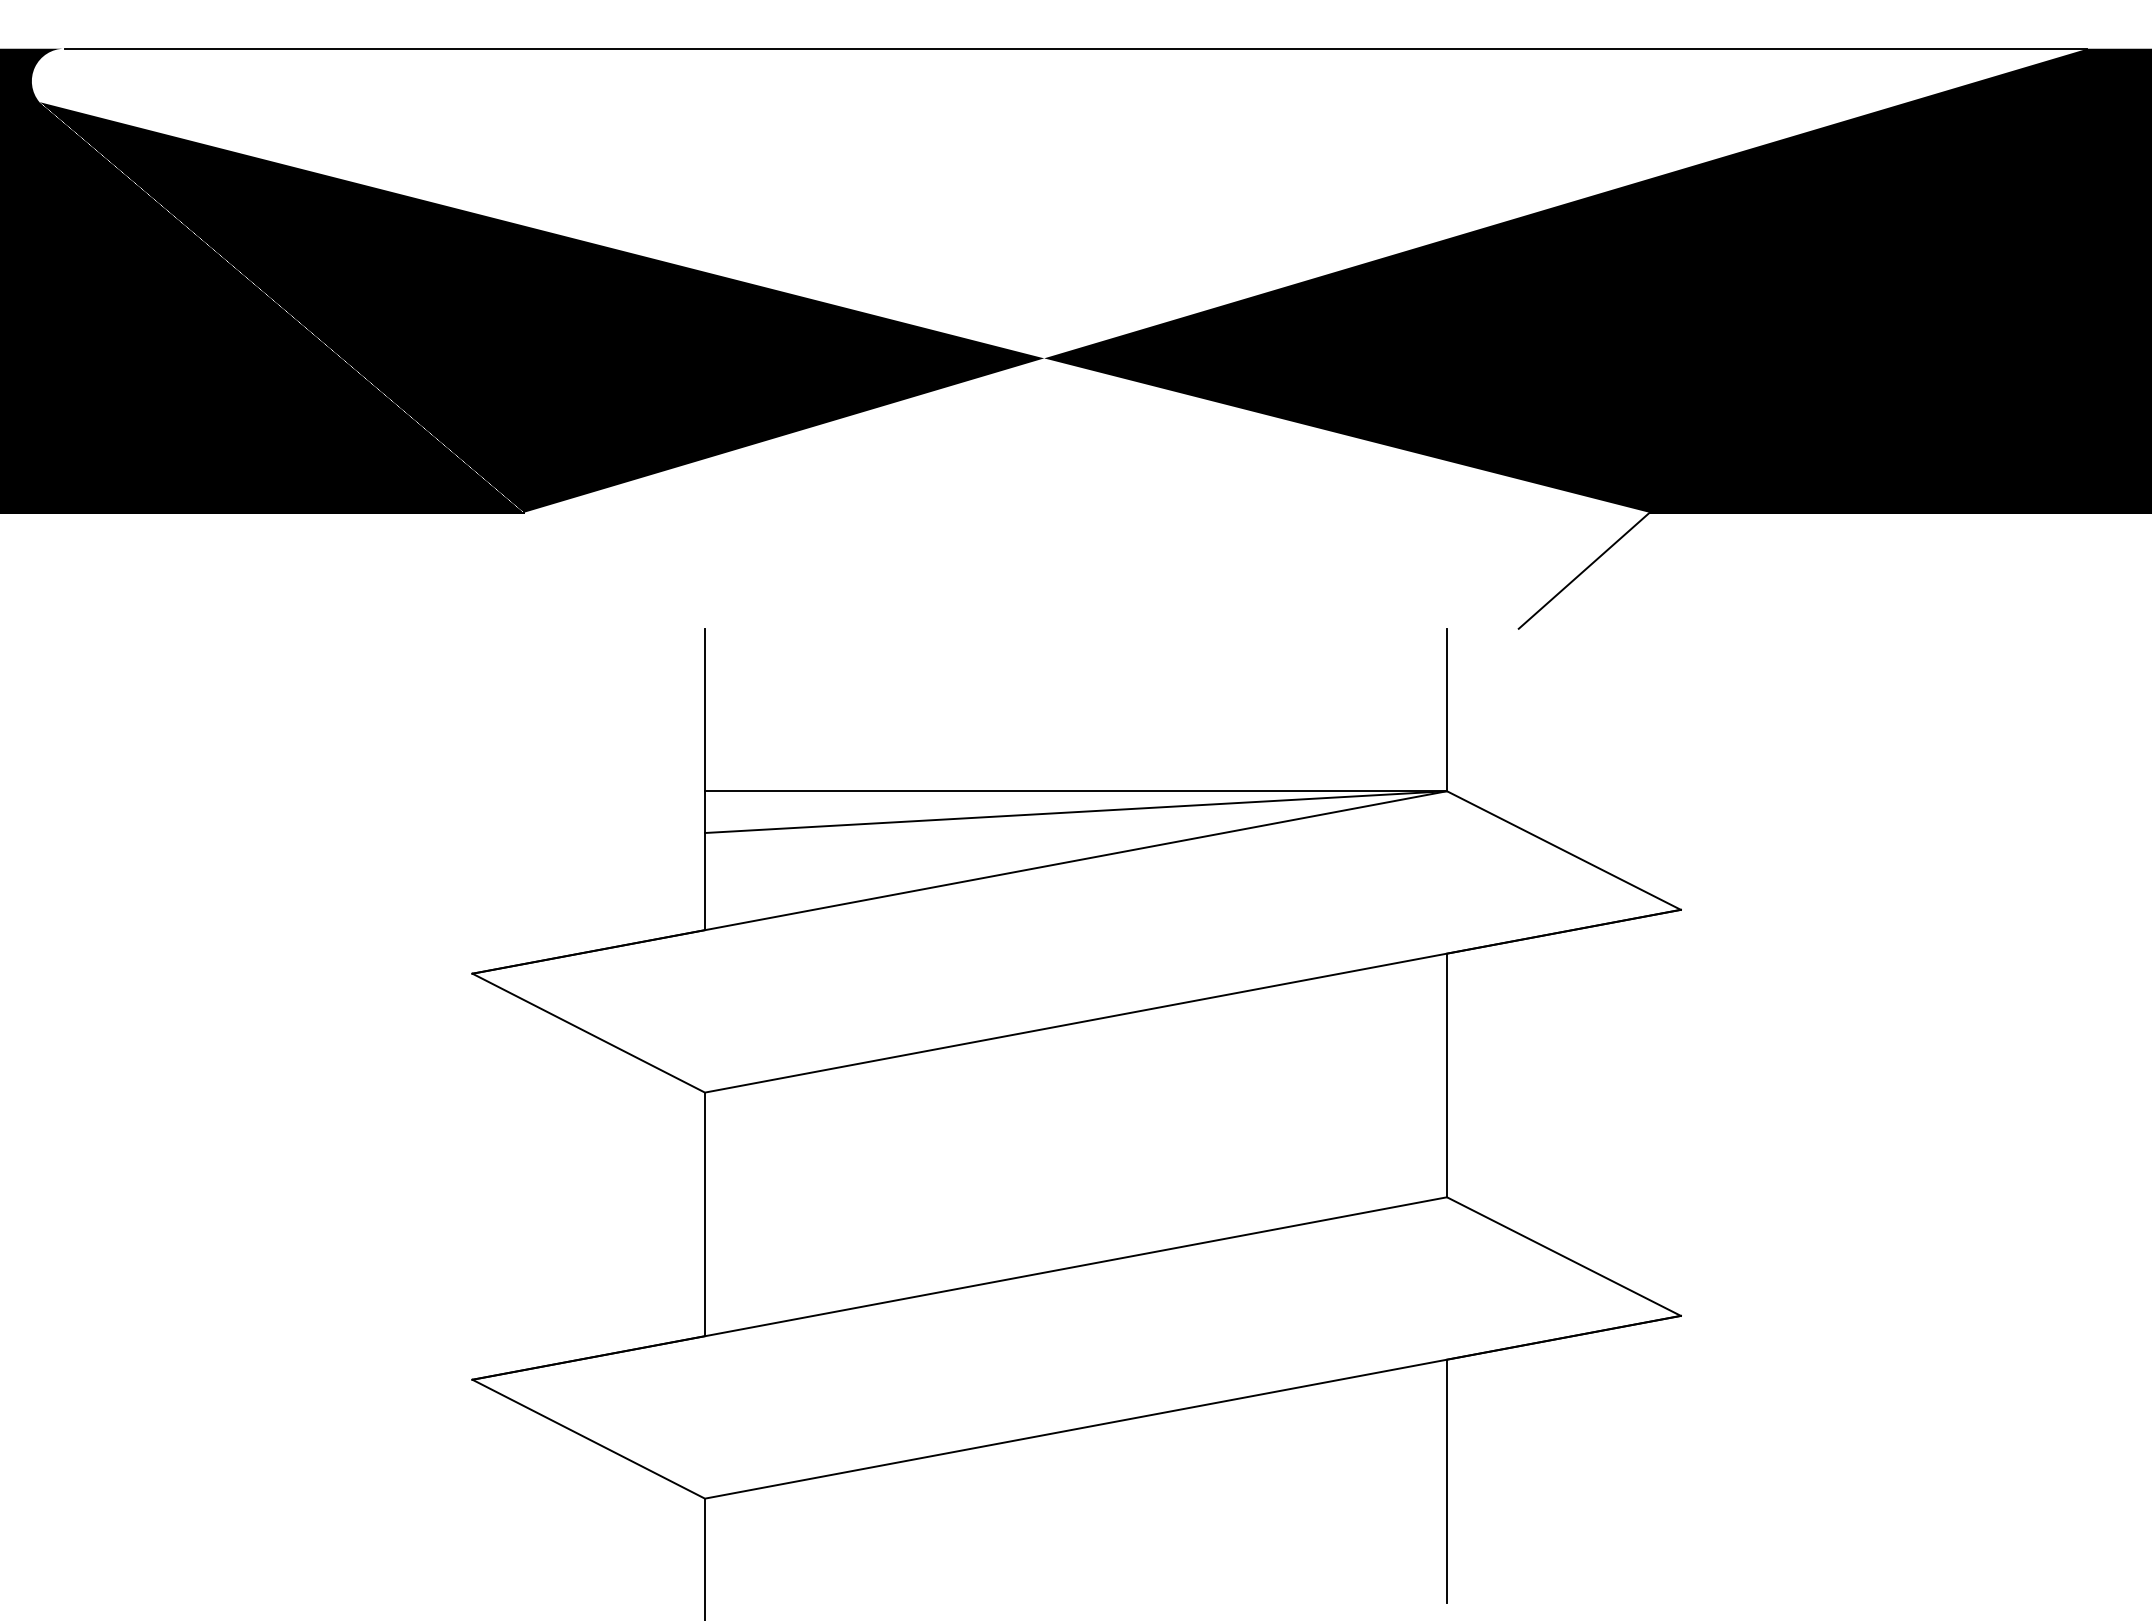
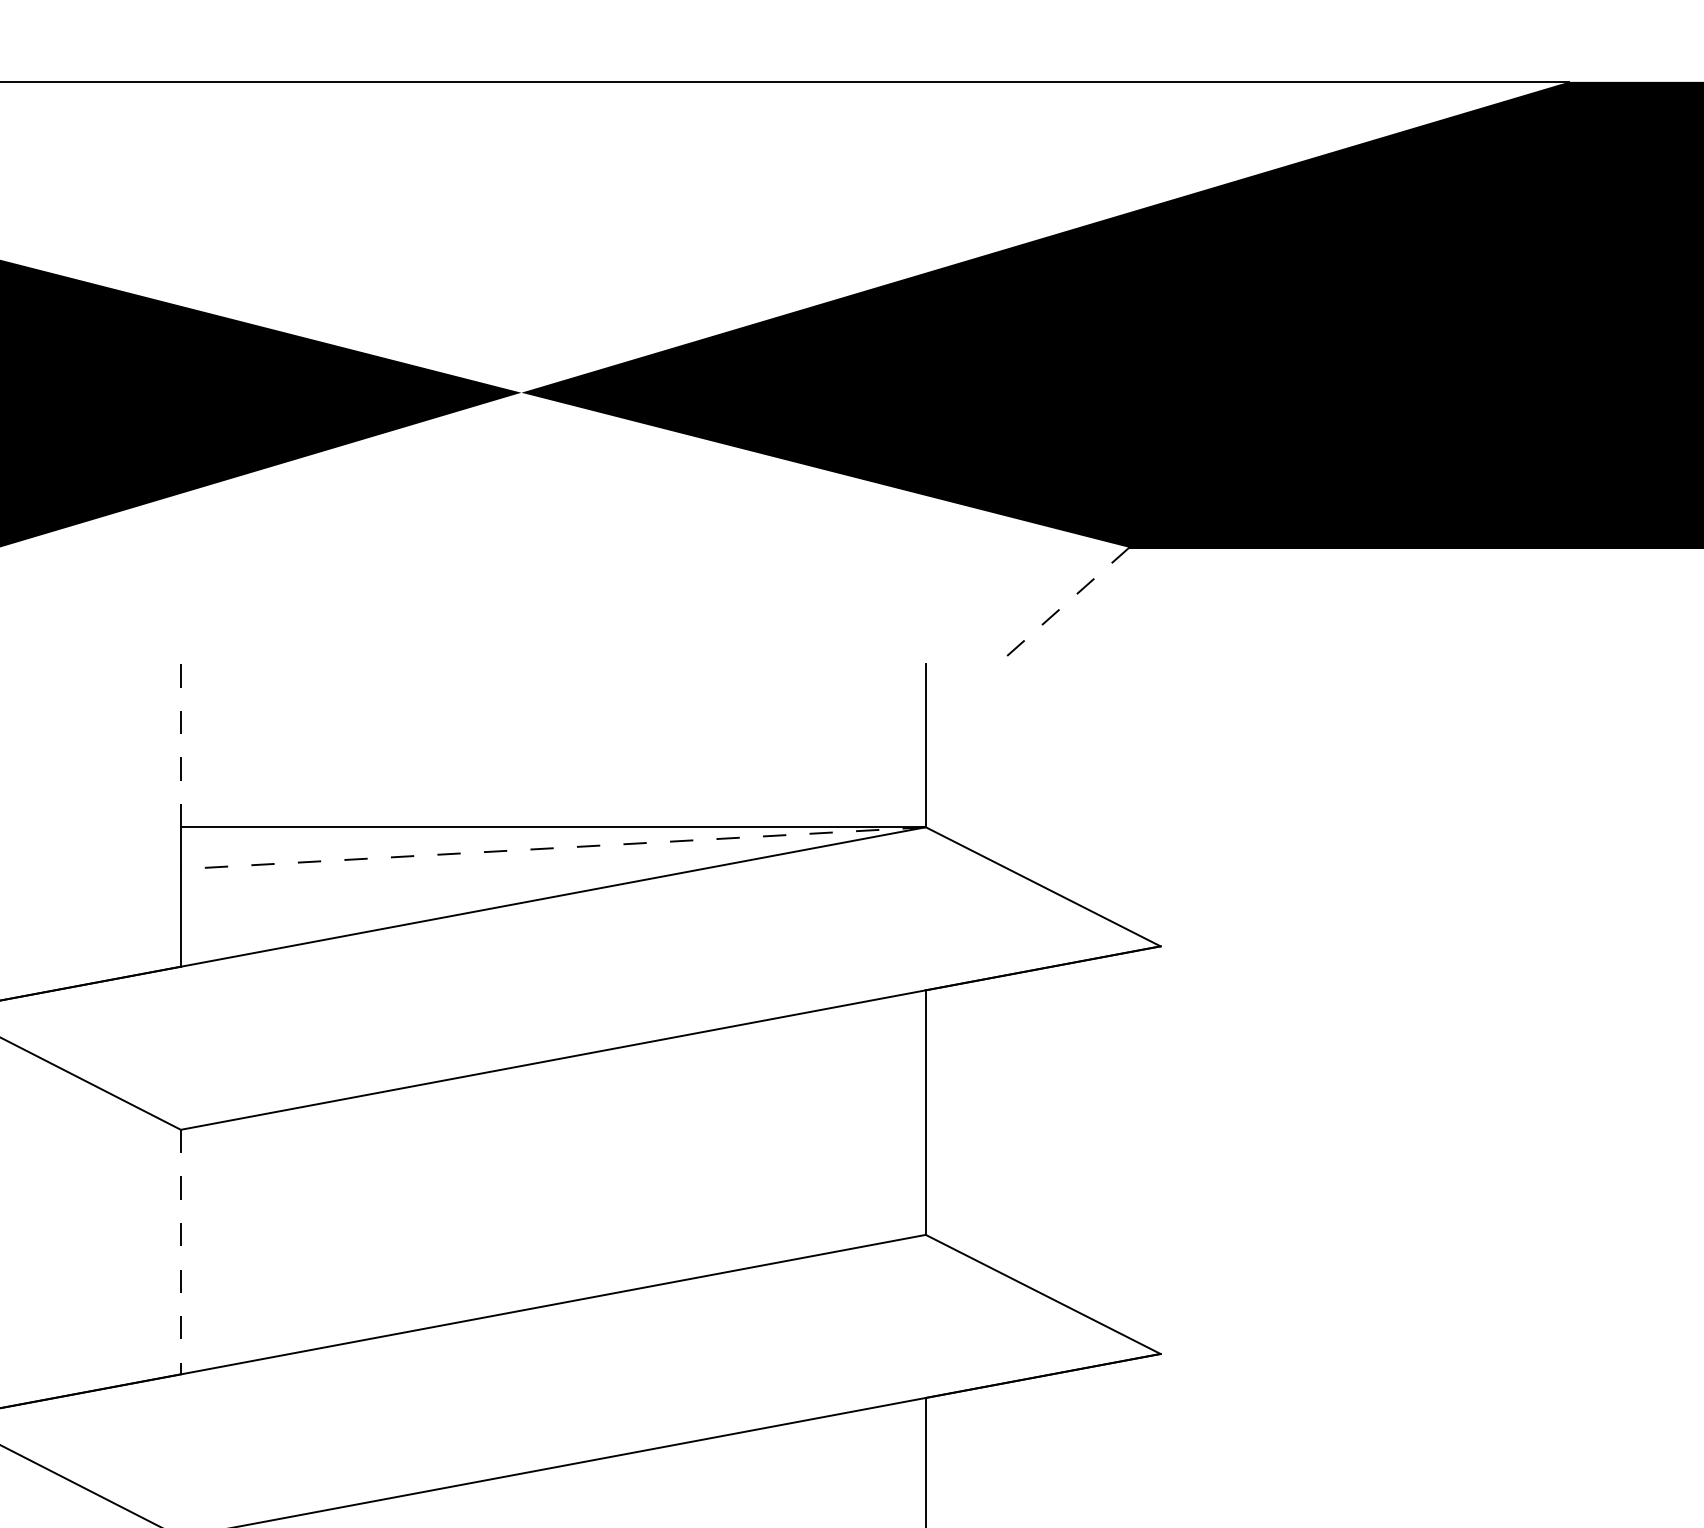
line: (1583, 571) -> (1062, 606), solid -> dashed
line: (704, 709) -> (180, 745), solid -> dashed
line: (1076, 812) -> (553, 848), solid -> dashed
line: (704, 1214) -> (180, 1252), solid -> dashed

